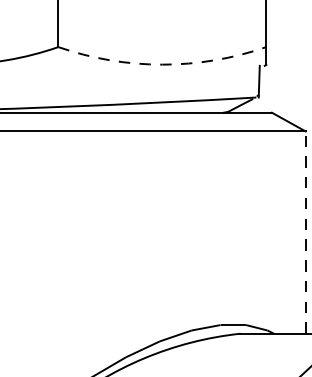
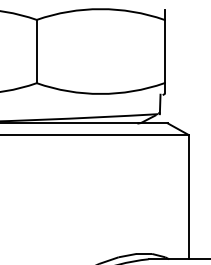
arc: (162, 63) -> (100, 93), dashed -> solid
line: (305, 231) -> (188, 196), dashed -> solid

